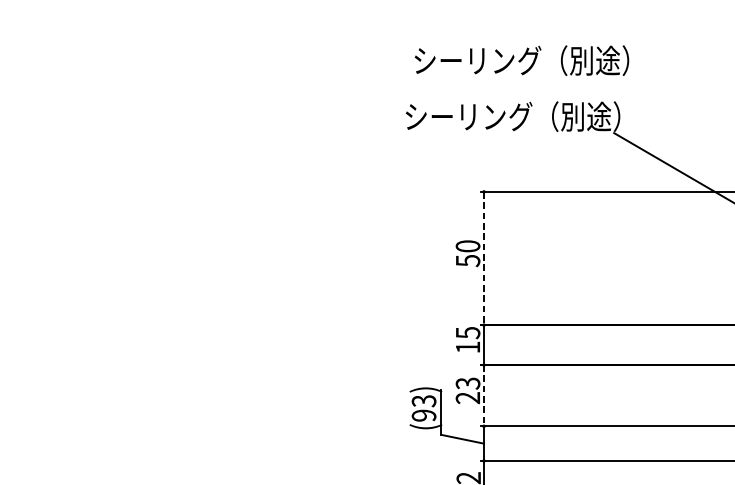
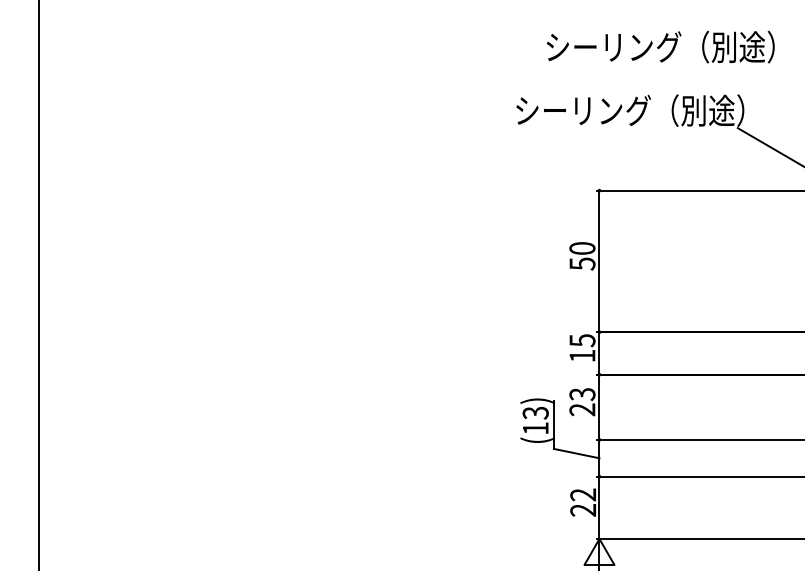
text: (521, 60) -> (660, 46), moved
line: (484, 258) -> (599, 261), dashed -> solid
line: (484, 395) -> (599, 407), dashed -> solid
text: (423, 415) -> (535, 428), (93) -> (13)

